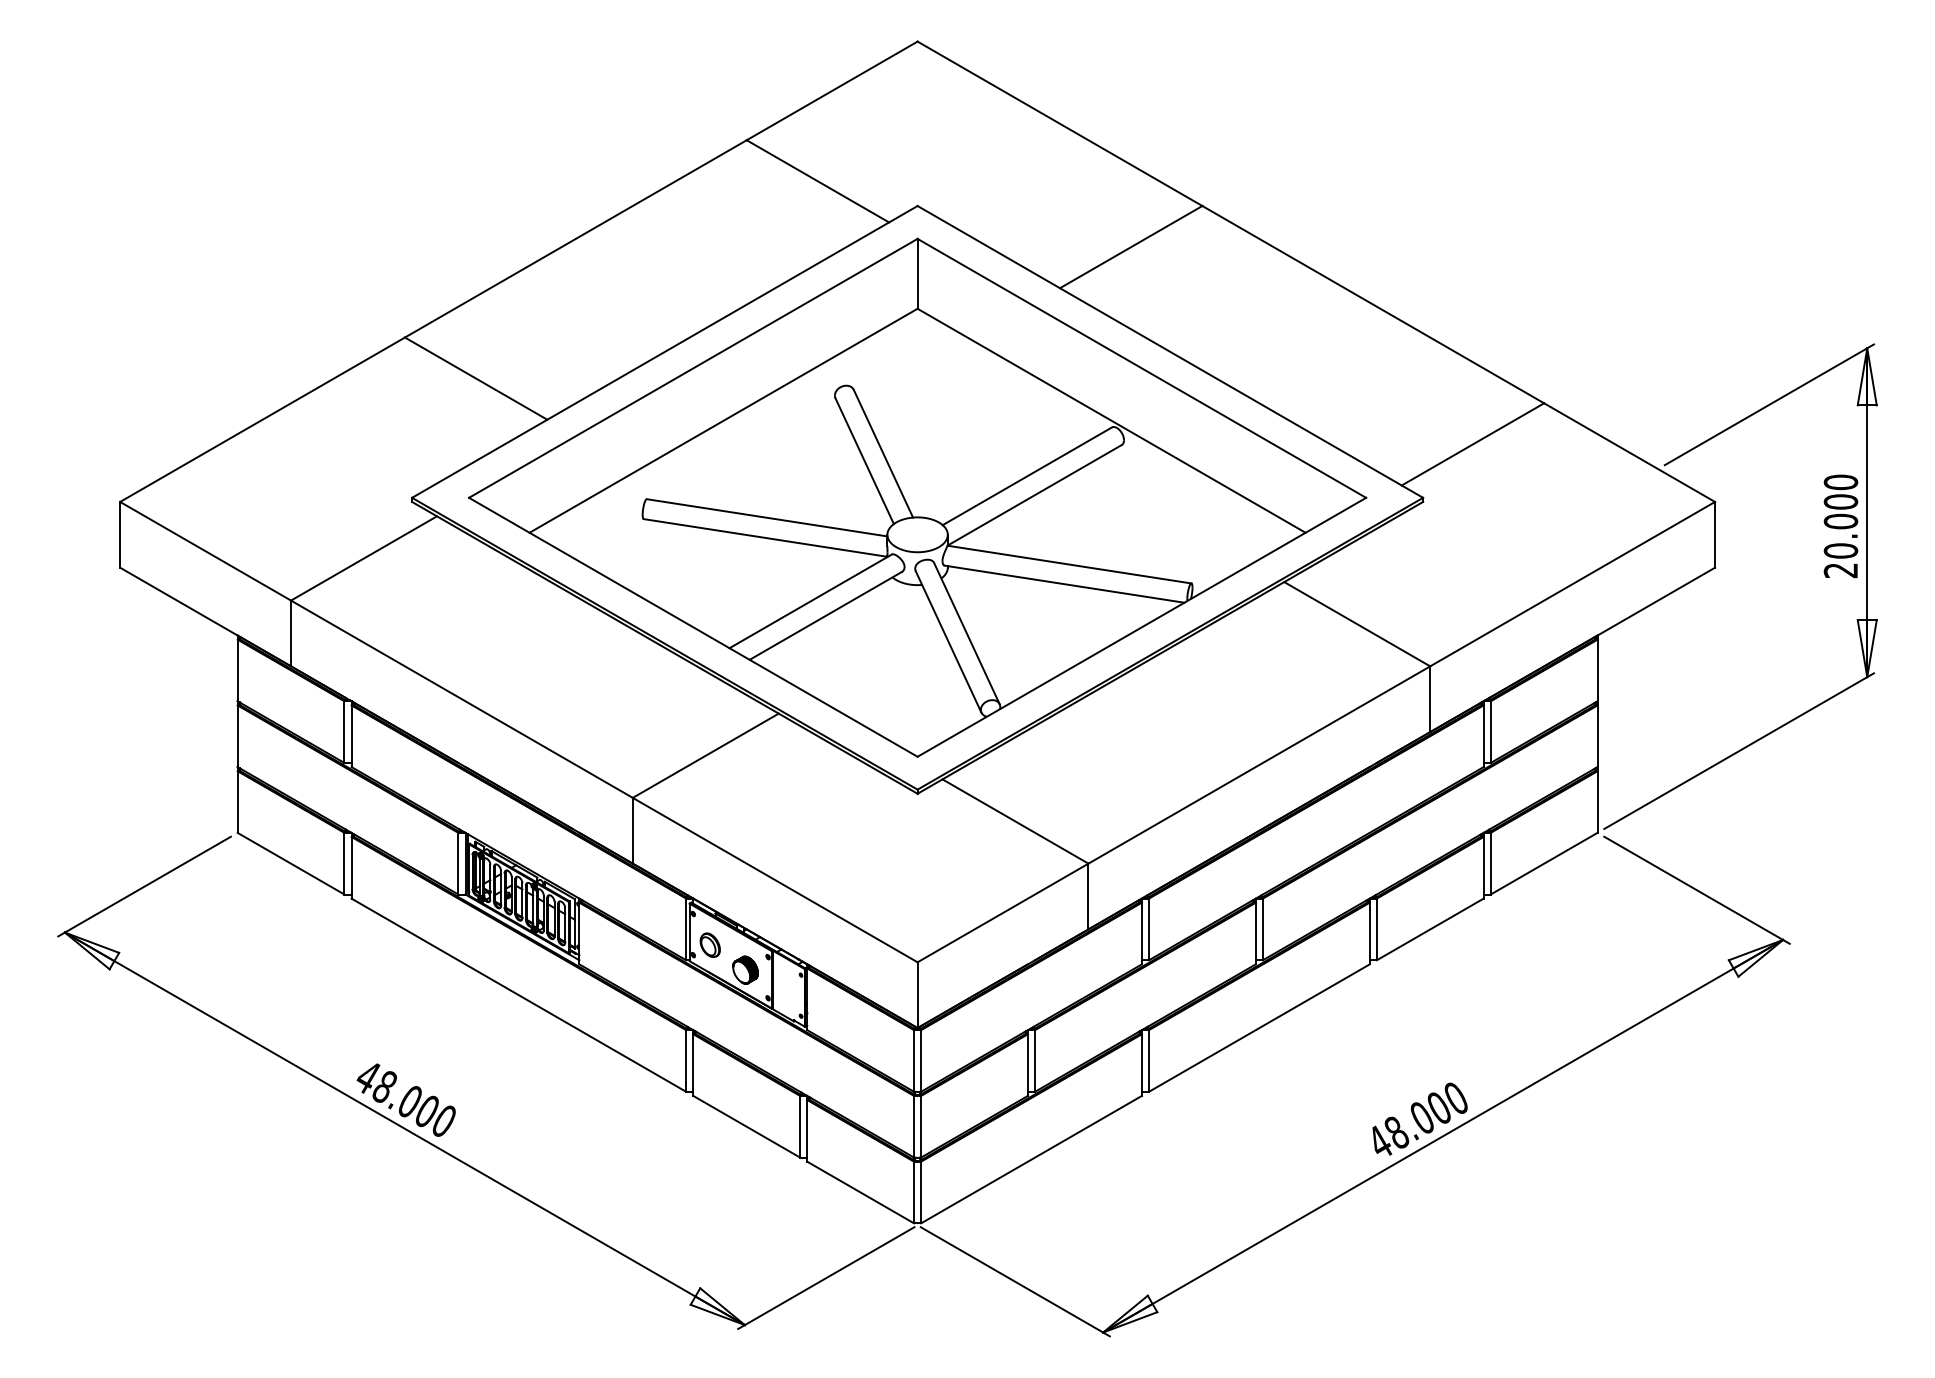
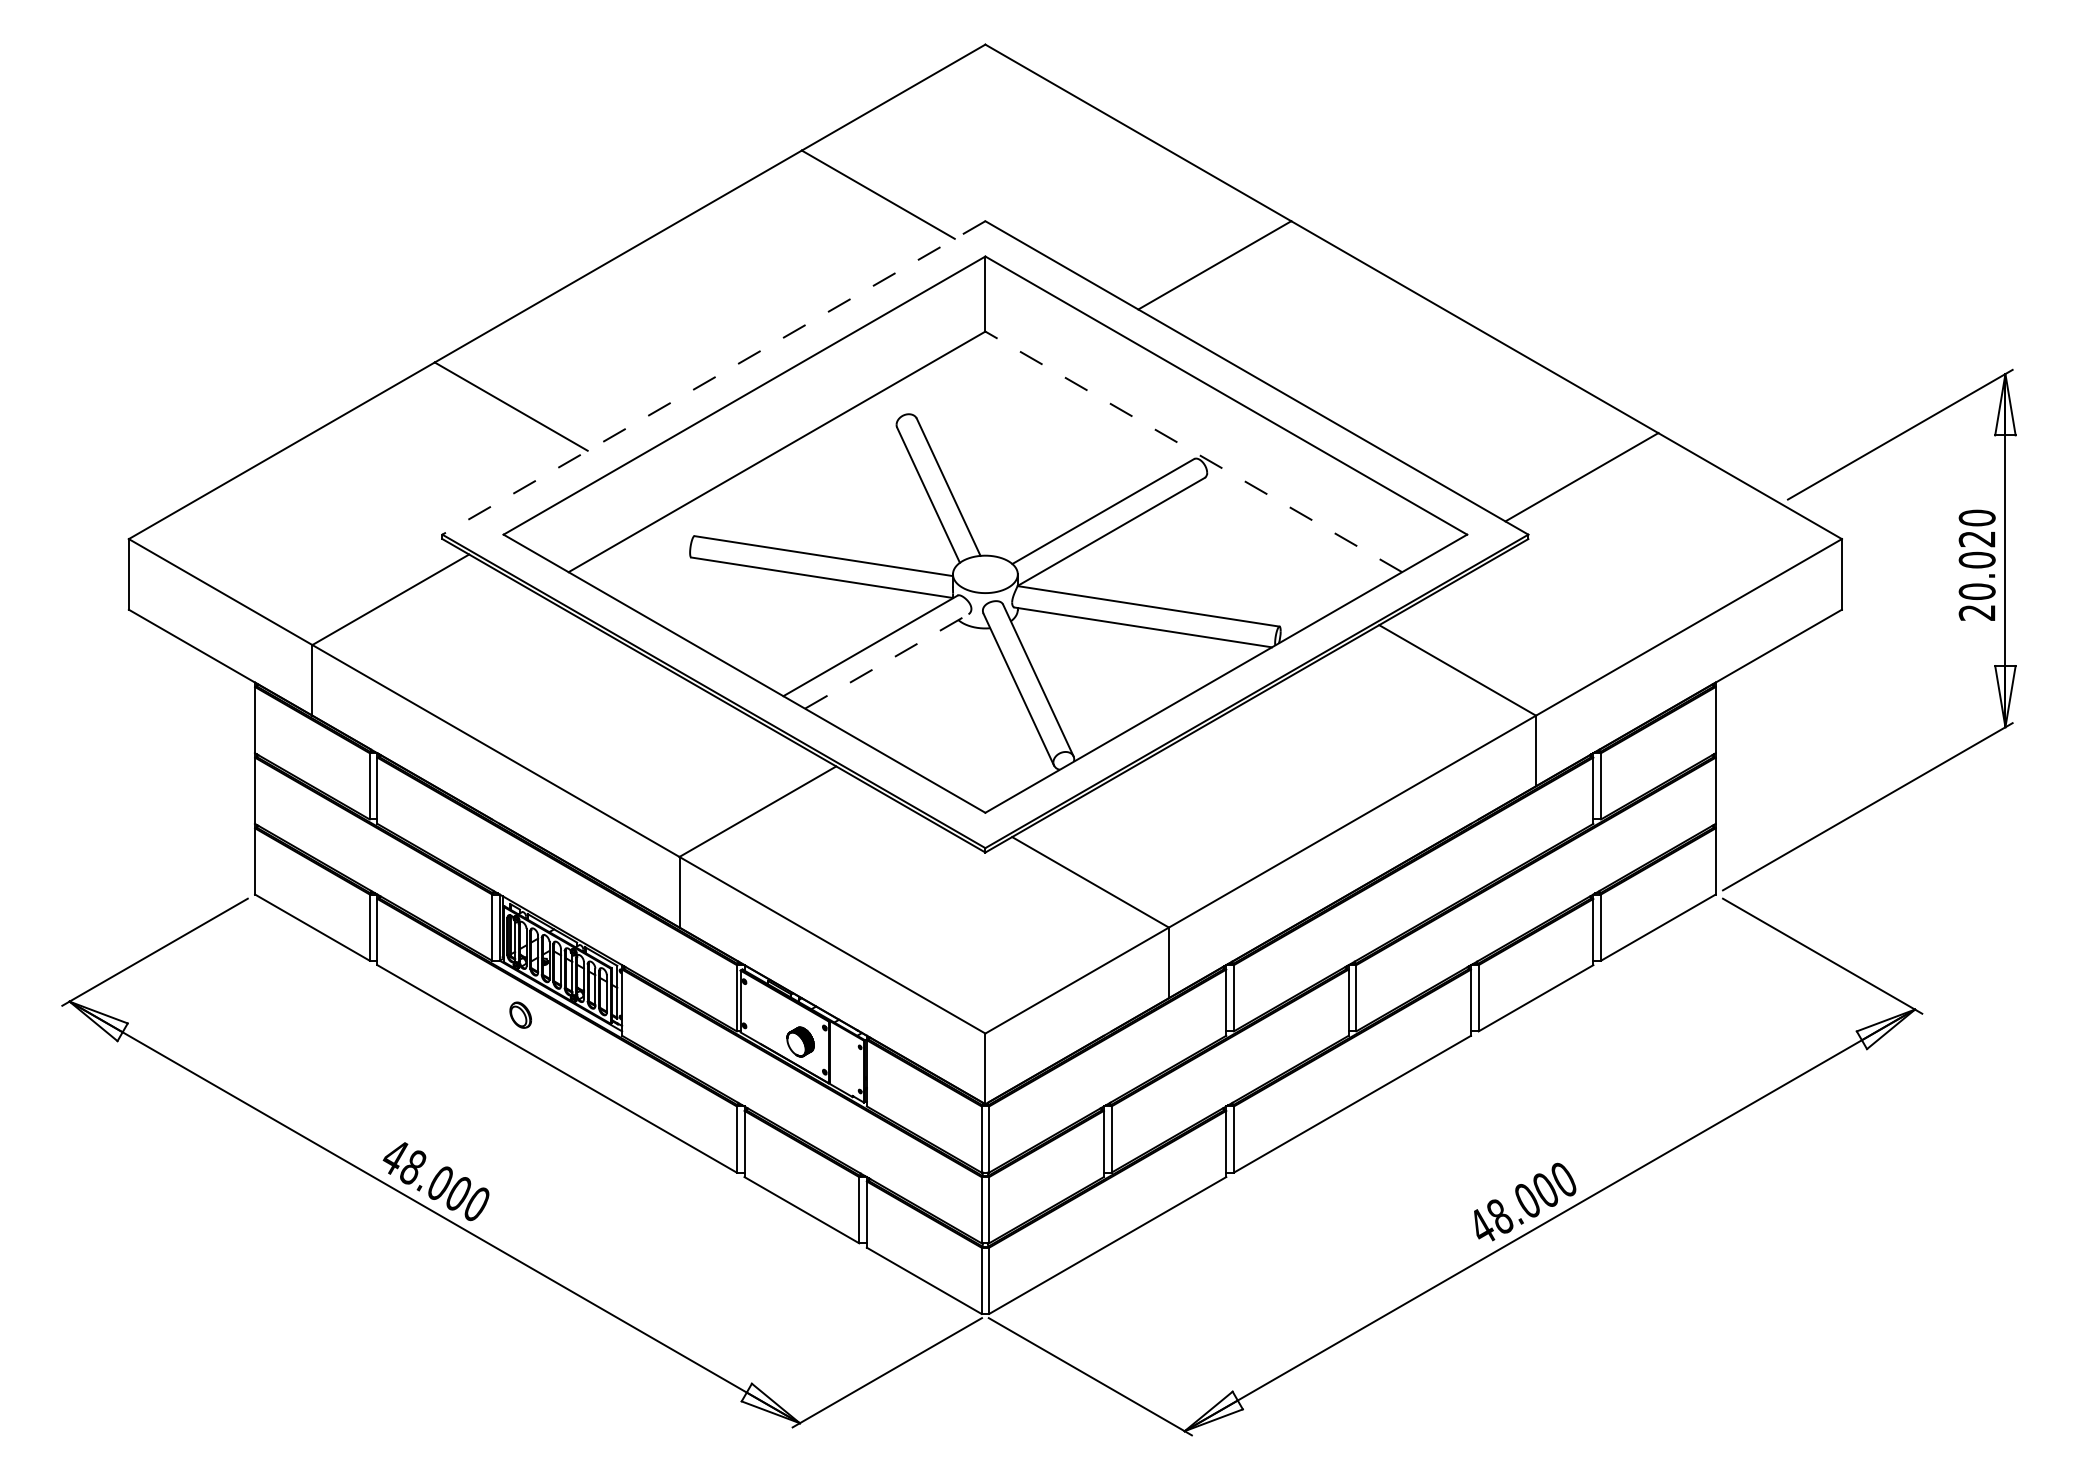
line: (664, 352) -> (713, 378), solid -> dashed
line: (1111, 420) -> (1193, 451), solid -> dashed
text: (1840, 501) -> (1976, 538), 20.000 -> 20.020
line: (826, 615) -> (887, 661), solid -> dashed
part: (710, 944) -> (520, 1014), moved

